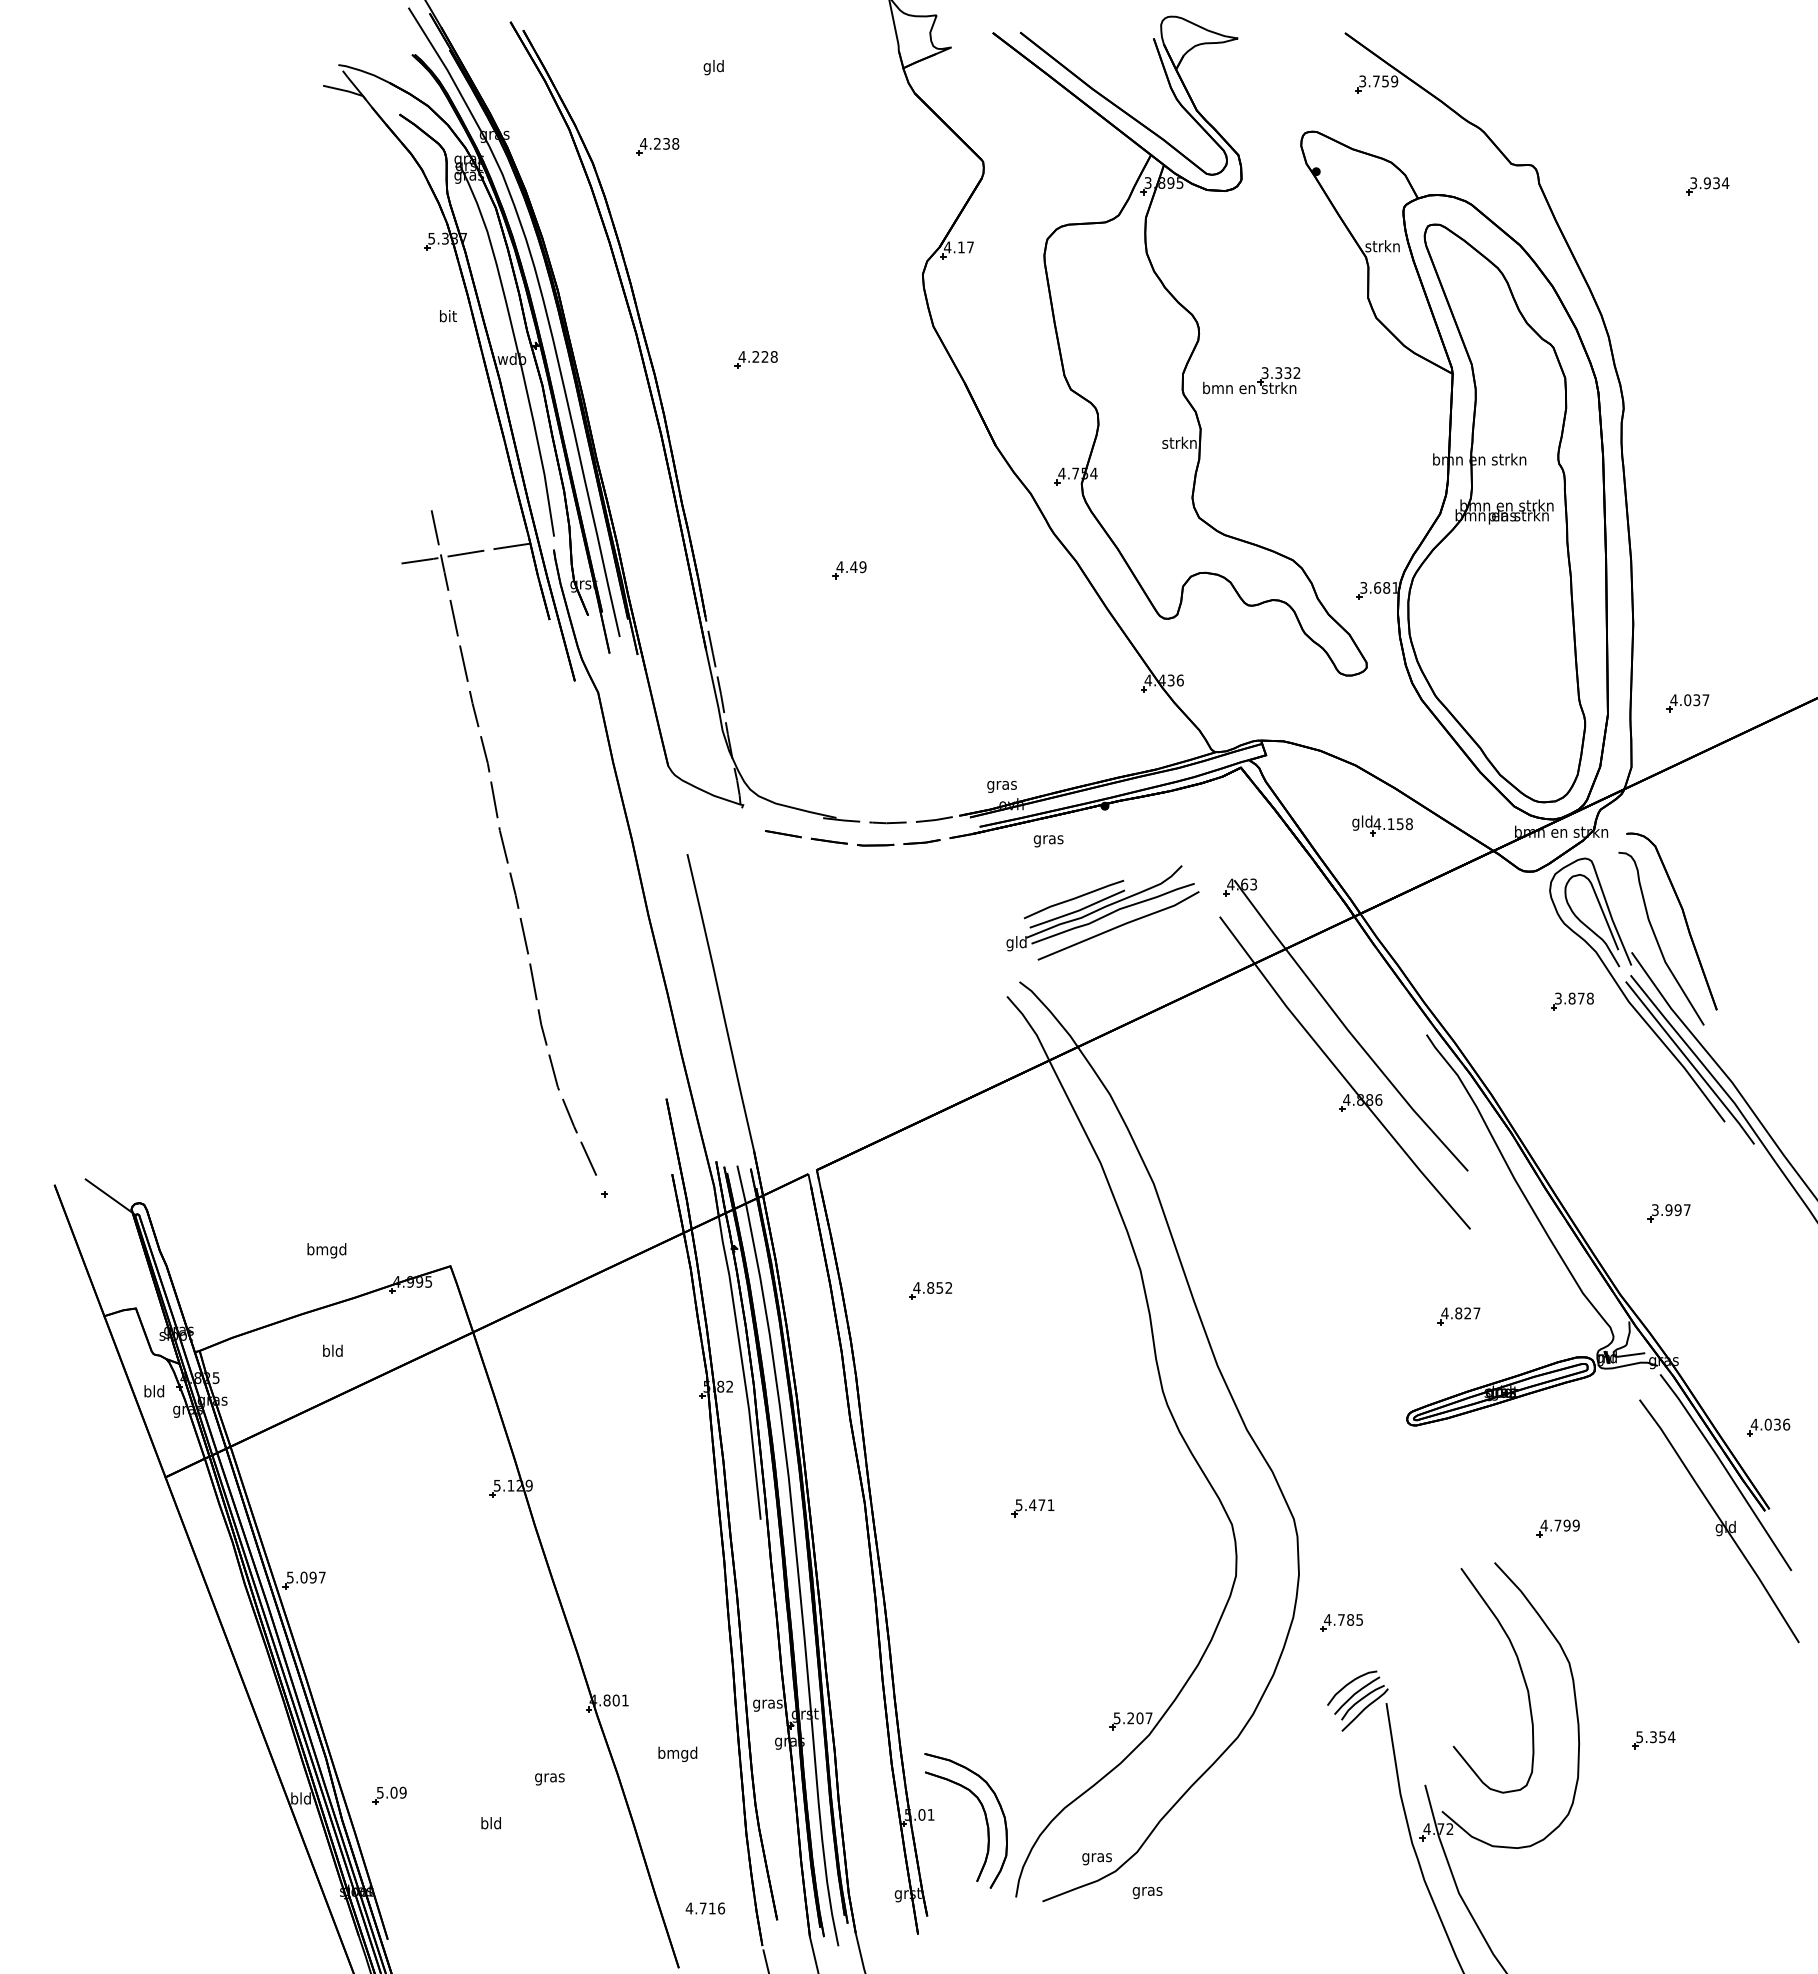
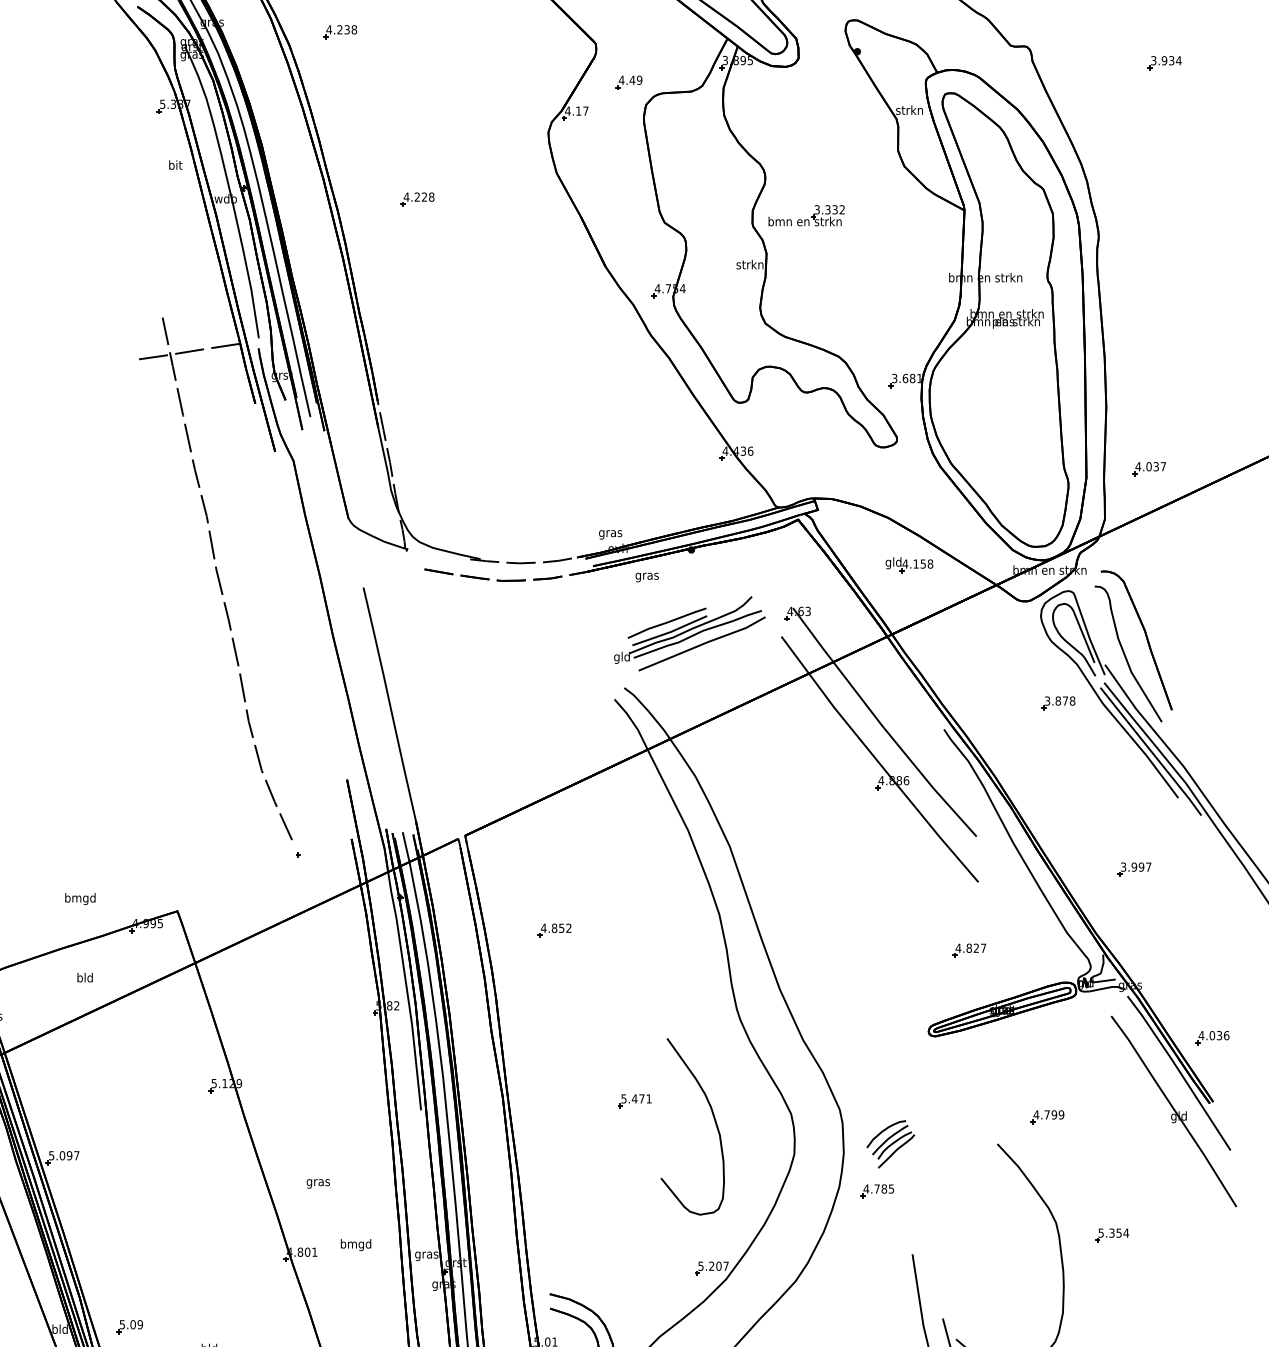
part: (849, 570) -> (629, 82), moved
curve: (1521, 1674) -> (714, 1121), moved
part: (1357, 1700) -> (890, 1143), moved
part: (1653, 1740) -> (1111, 1235), moved
text: (677, 1753) -> (355, 1244), moved
text: (549, 1779) -> (318, 1183), moved

